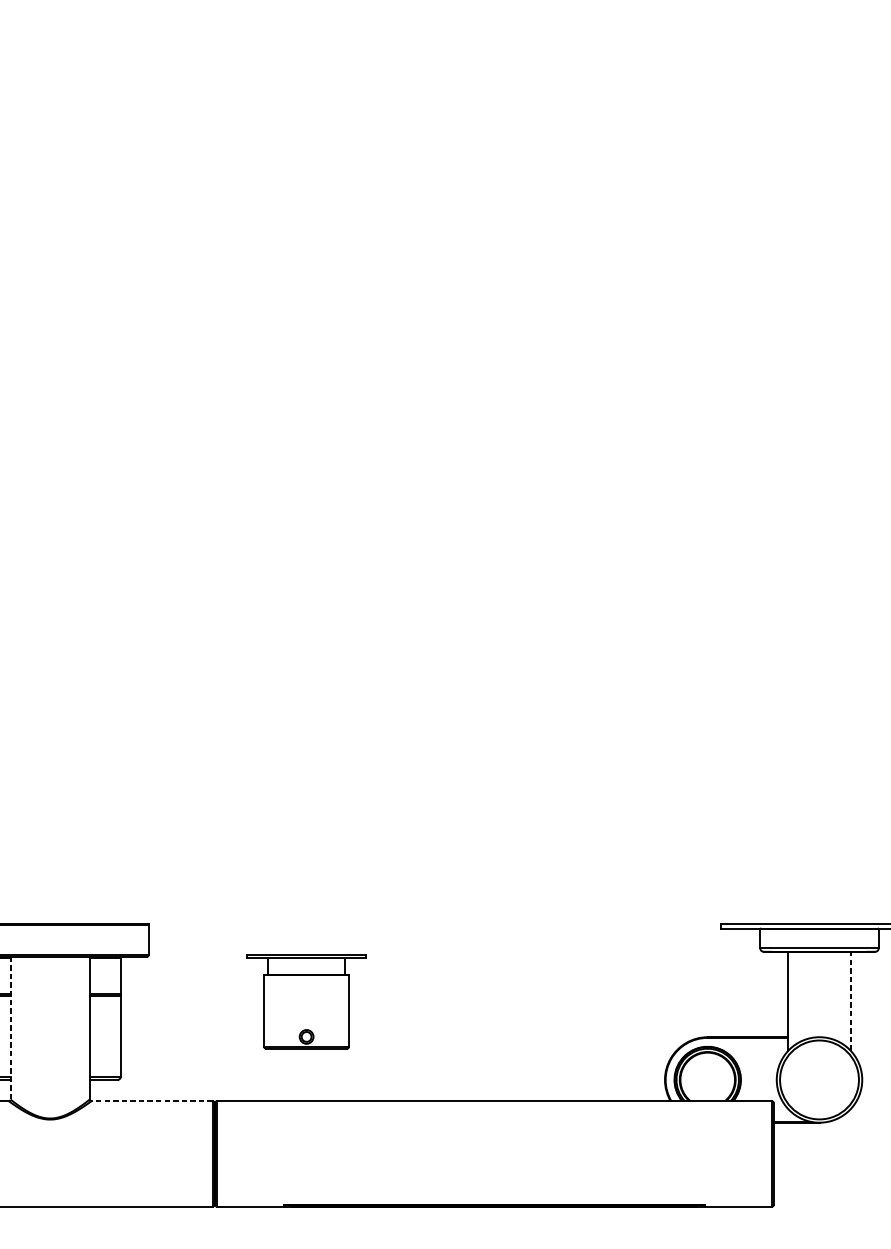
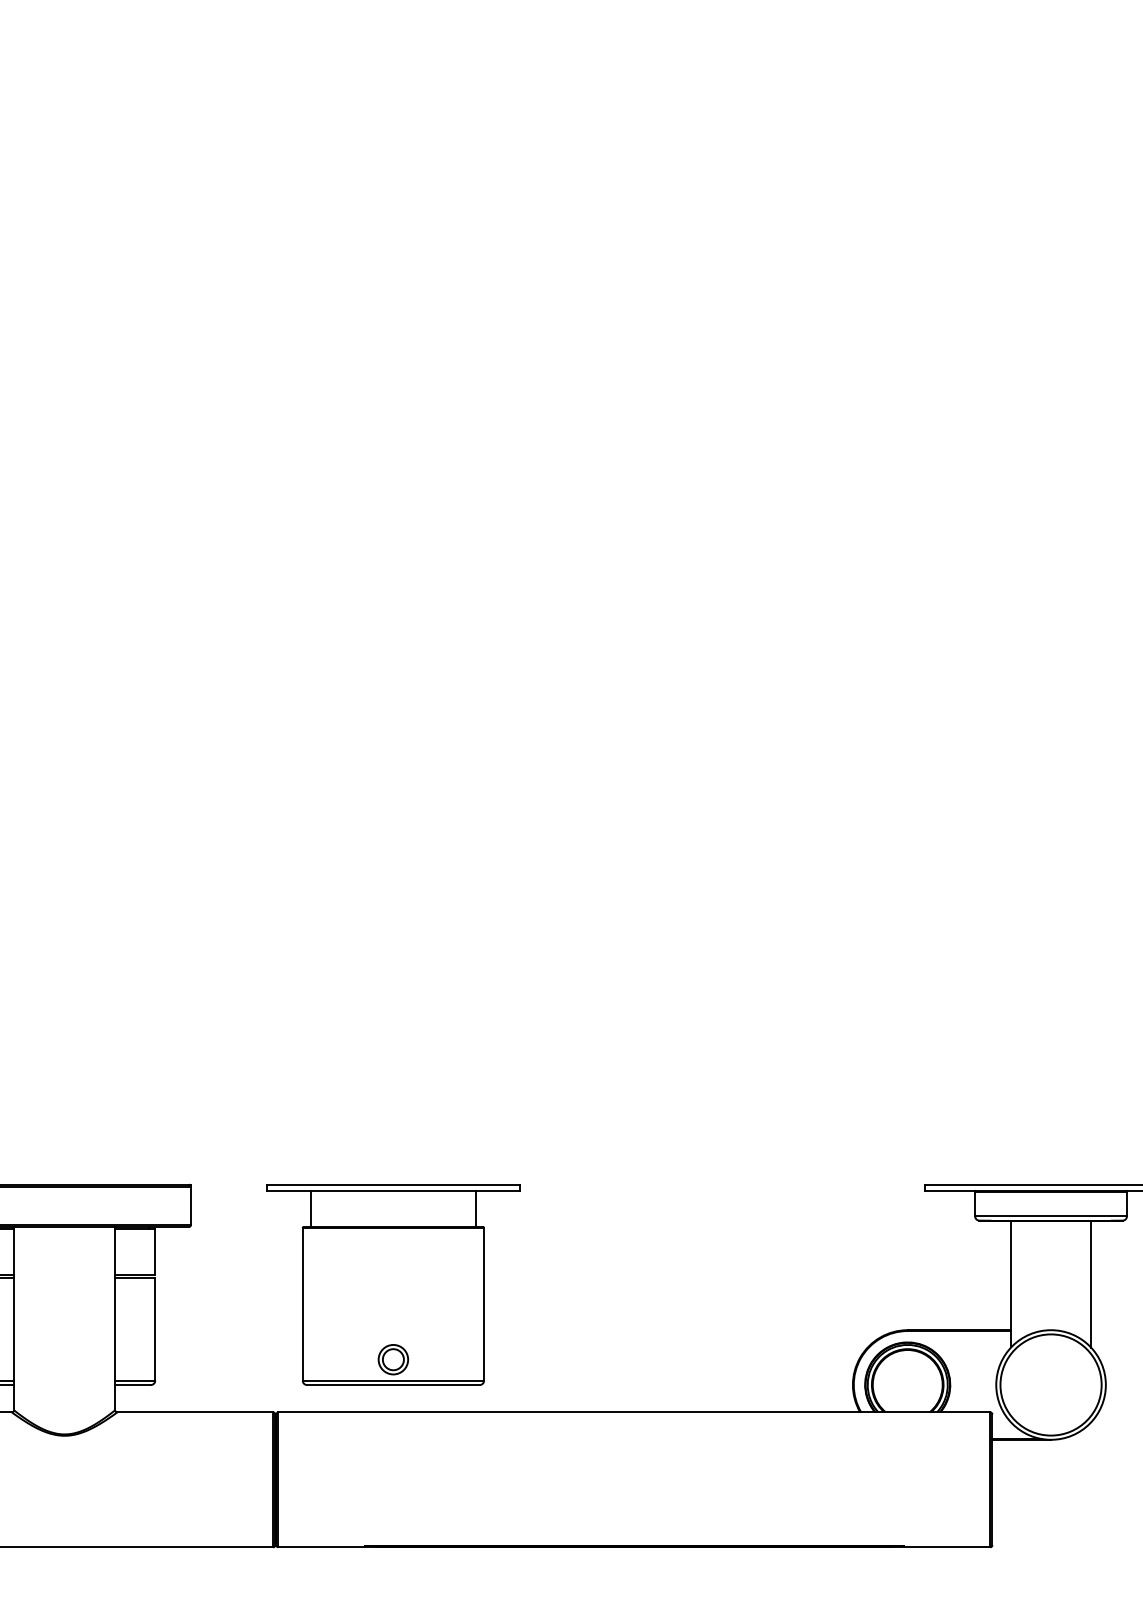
line: (851, 1000) -> (1091, 1283), dashed -> solid
part: (306, 1001) -> (393, 1284), size x1.67
line: (11, 1028) -> (14, 1318), dashed -> solid
line: (152, 1101) -> (195, 1412), dashed -> solid

